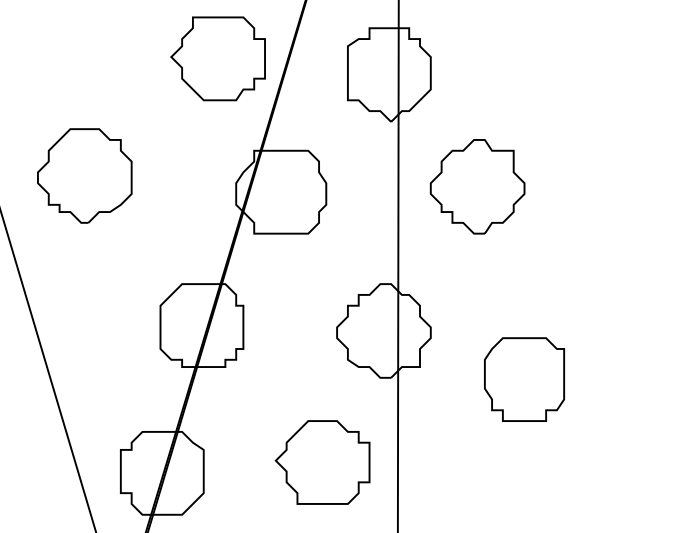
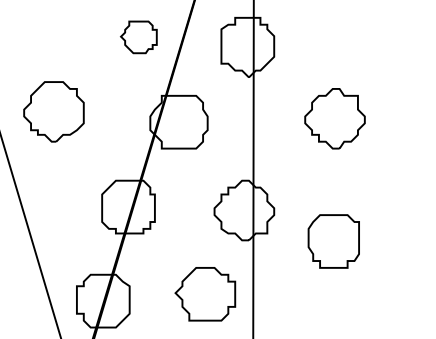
part: (217, 59) -> (138, 37), size x0.6
part: (476, 186) -> (334, 118), moved

